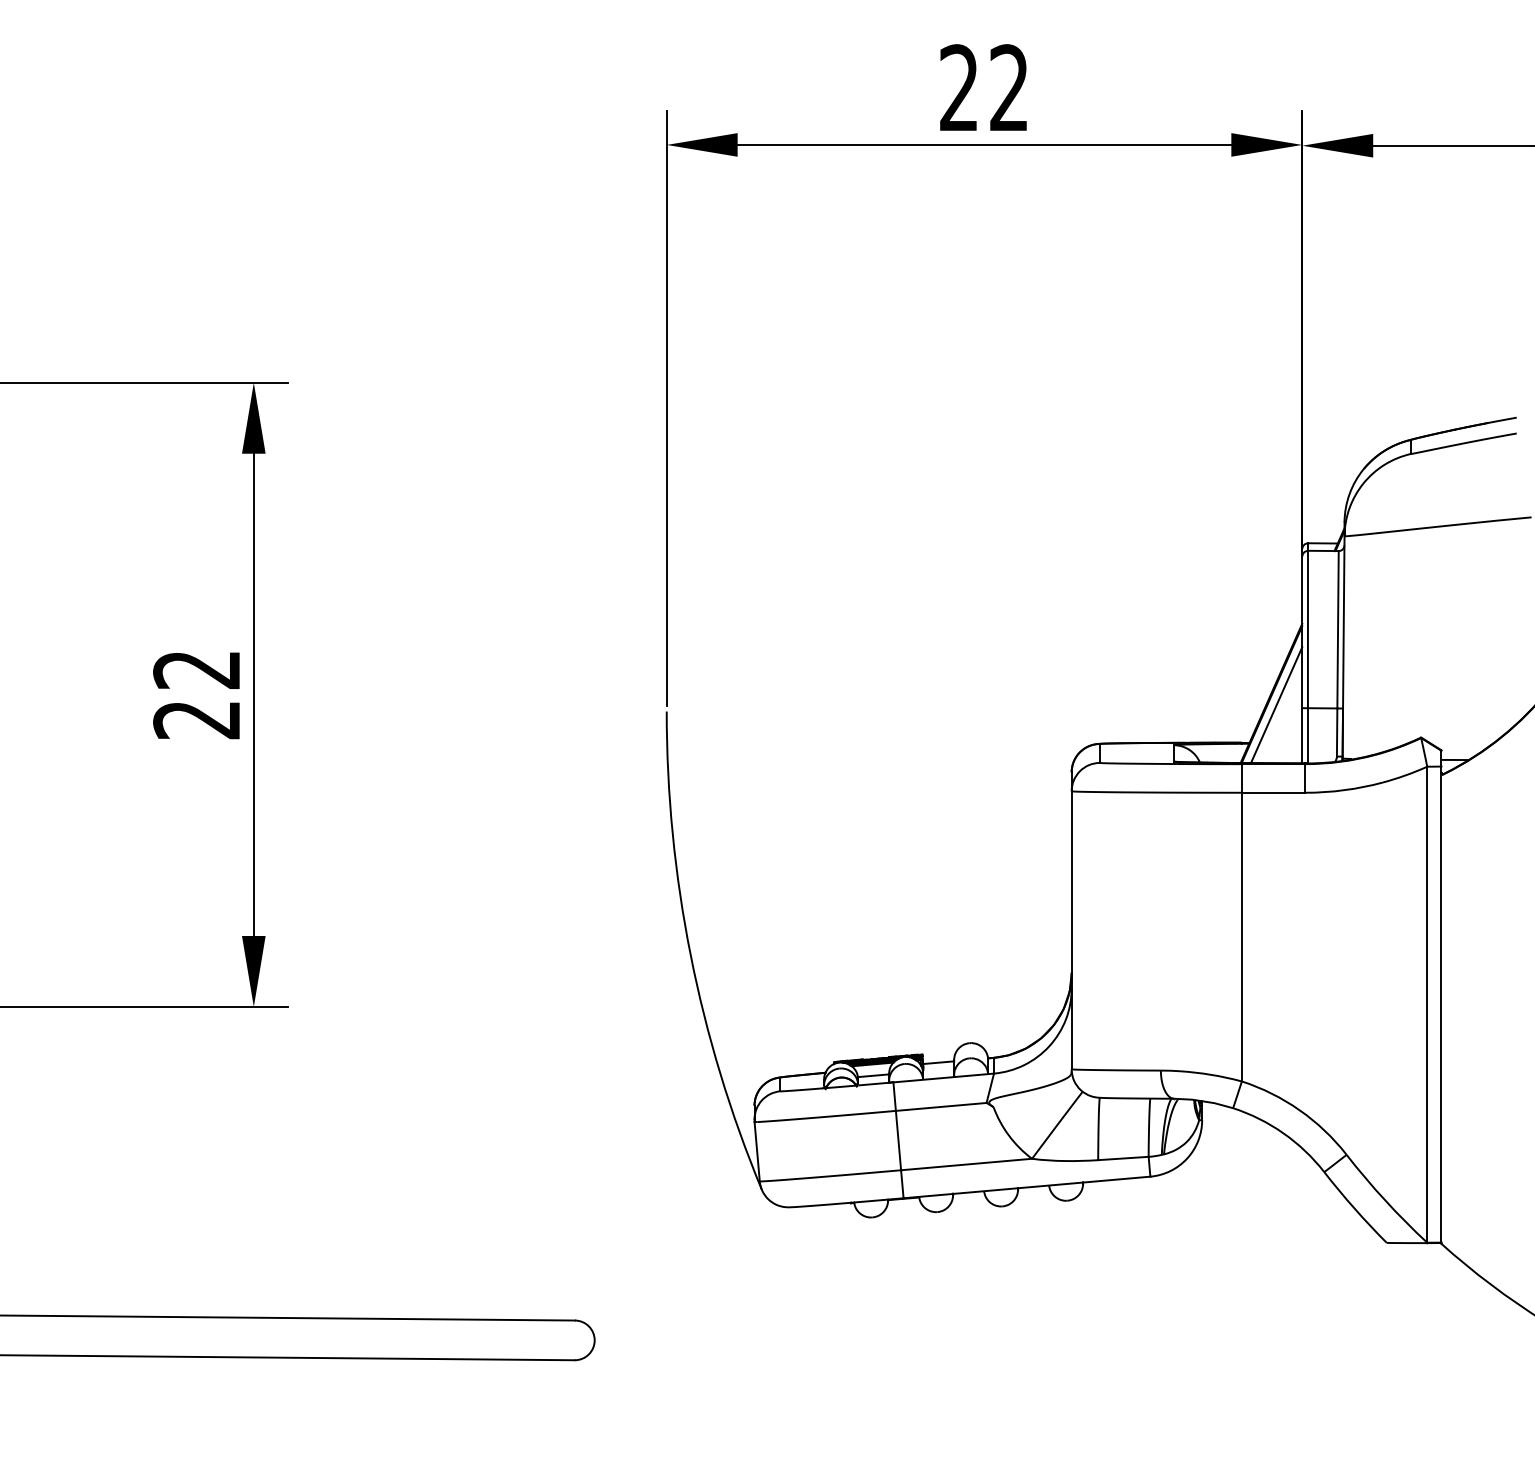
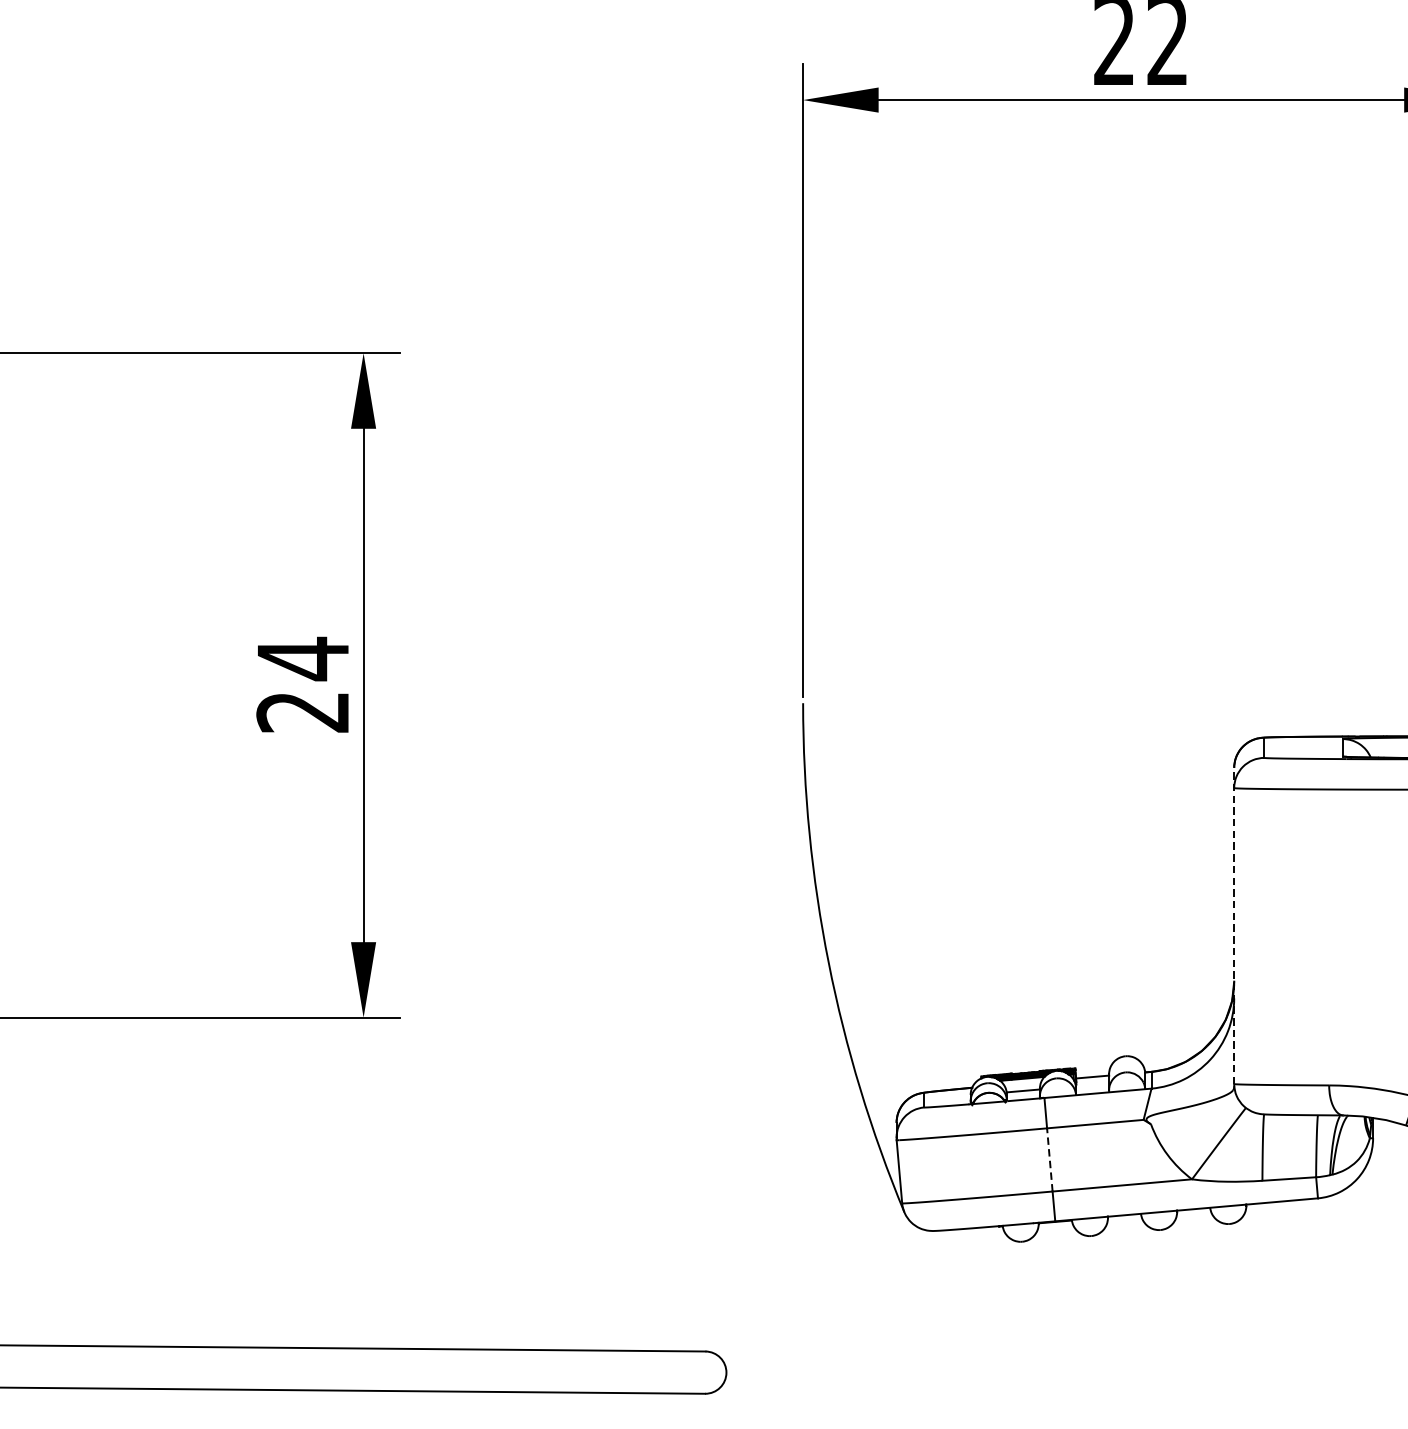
text: (196, 669) -> (302, 658), 22 -> 24
line: (1071, 920) -> (1234, 925), solid -> dashed
line: (898, 1140) -> (1049, 1159), solid -> dashed

